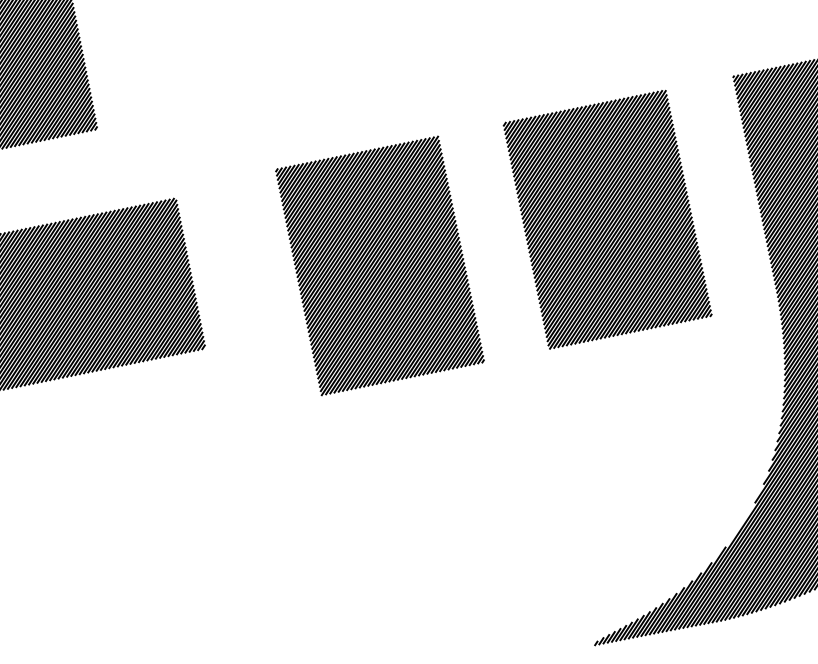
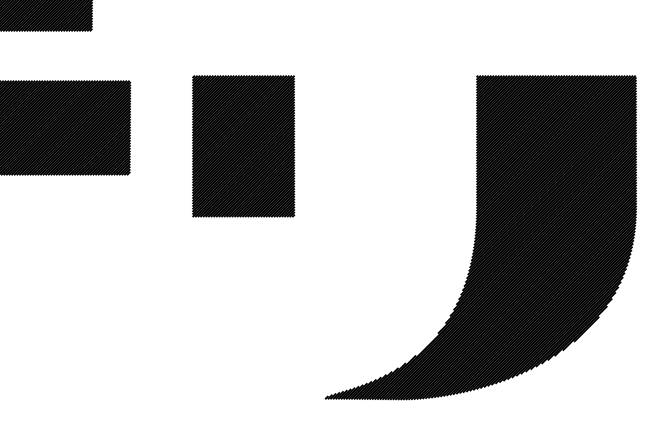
part: (606, 219) -> (384, 146), removed

